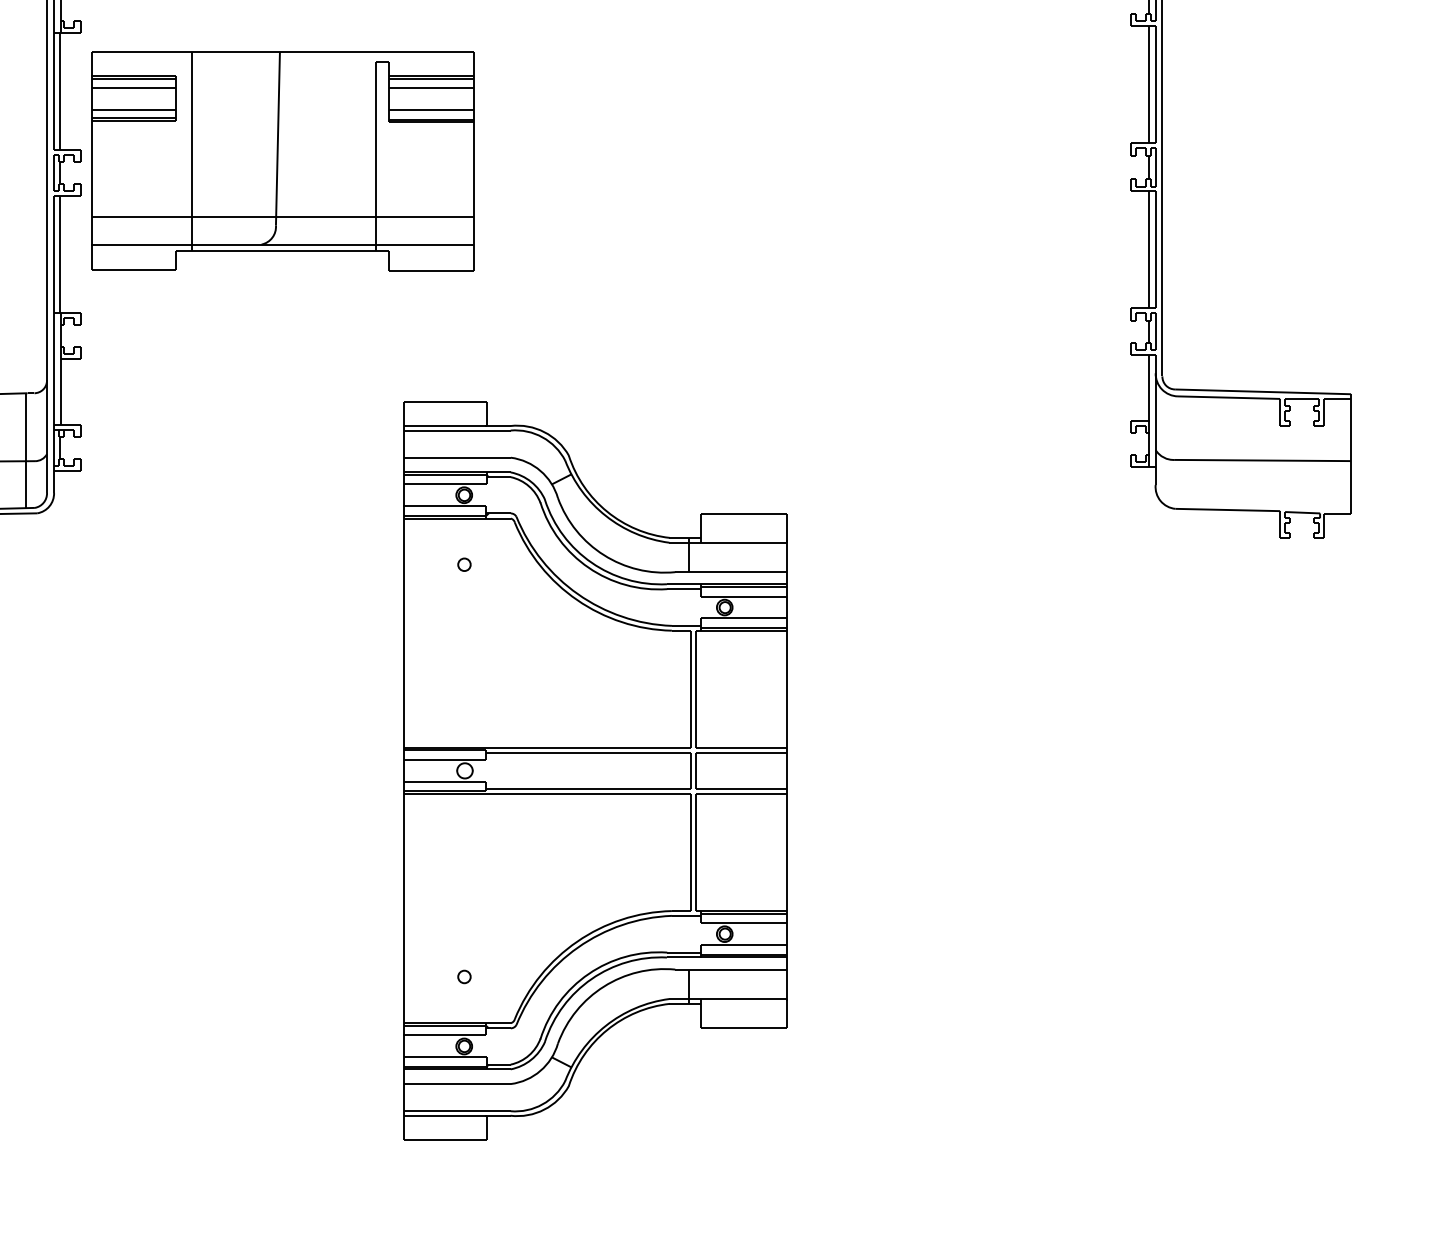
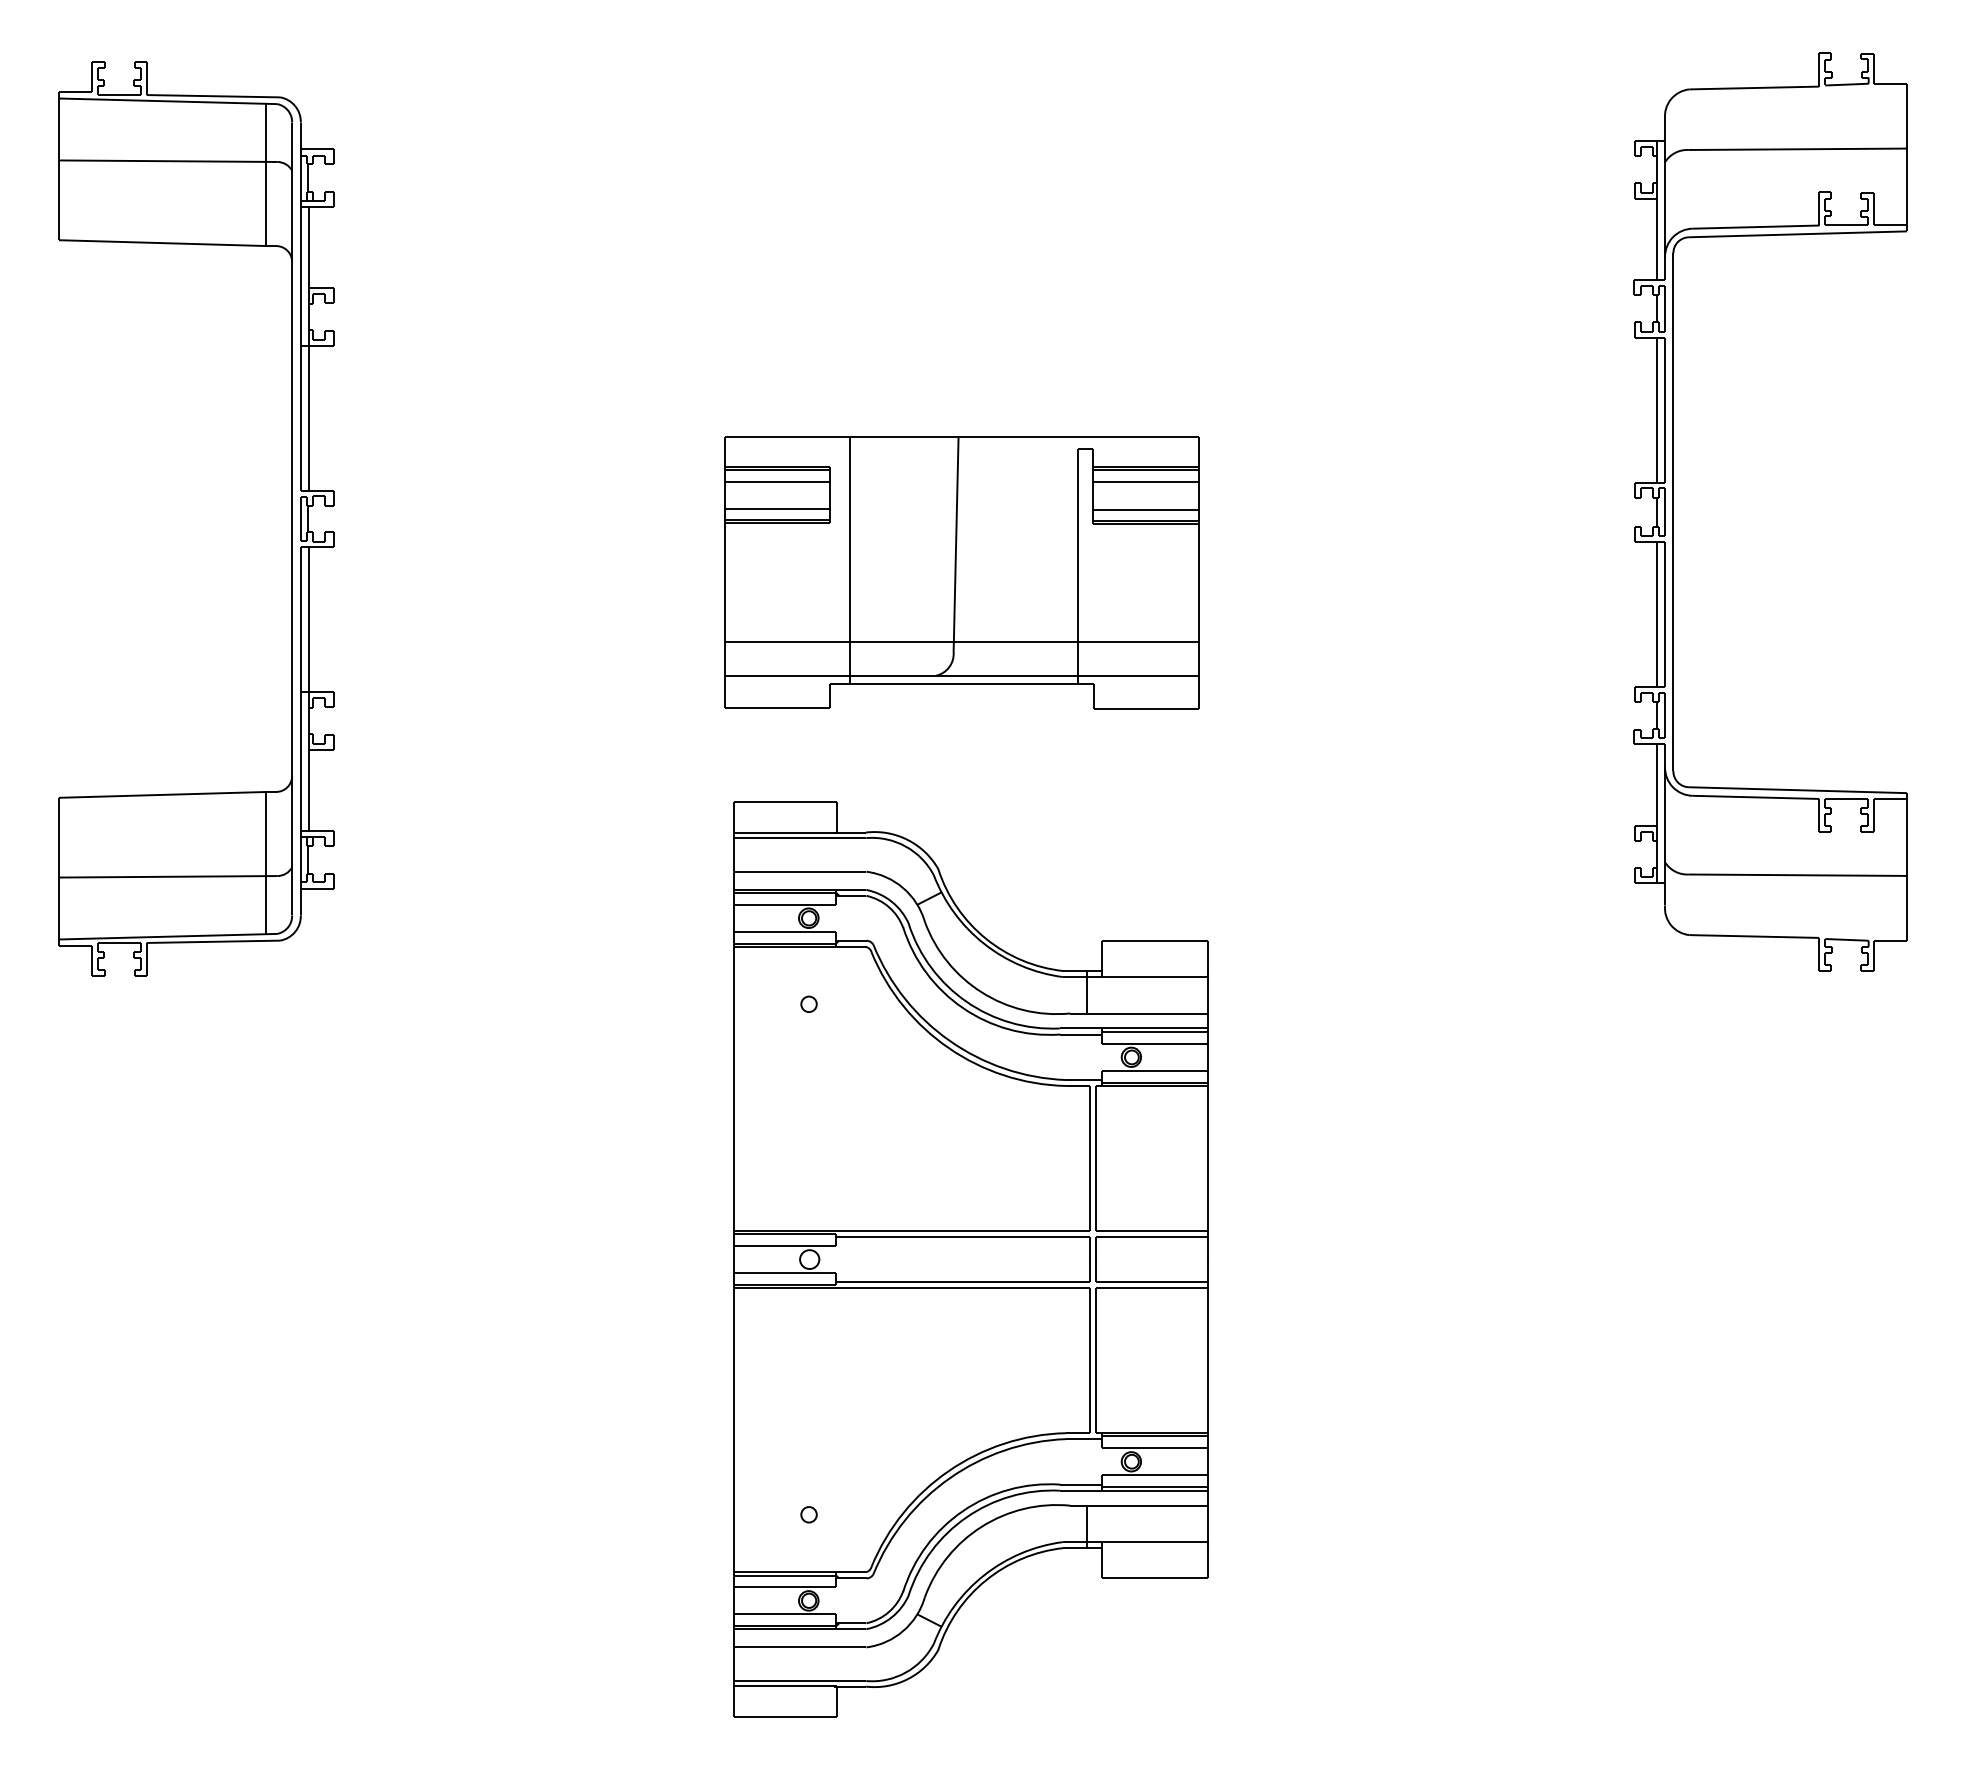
part: (282, 161) -> (961, 572), moved

